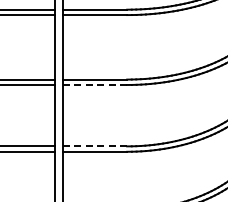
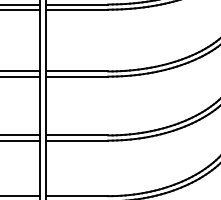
line: (95, 84) -> (77, 76), dashed -> solid
line: (95, 146) -> (77, 135), dashed -> solid

